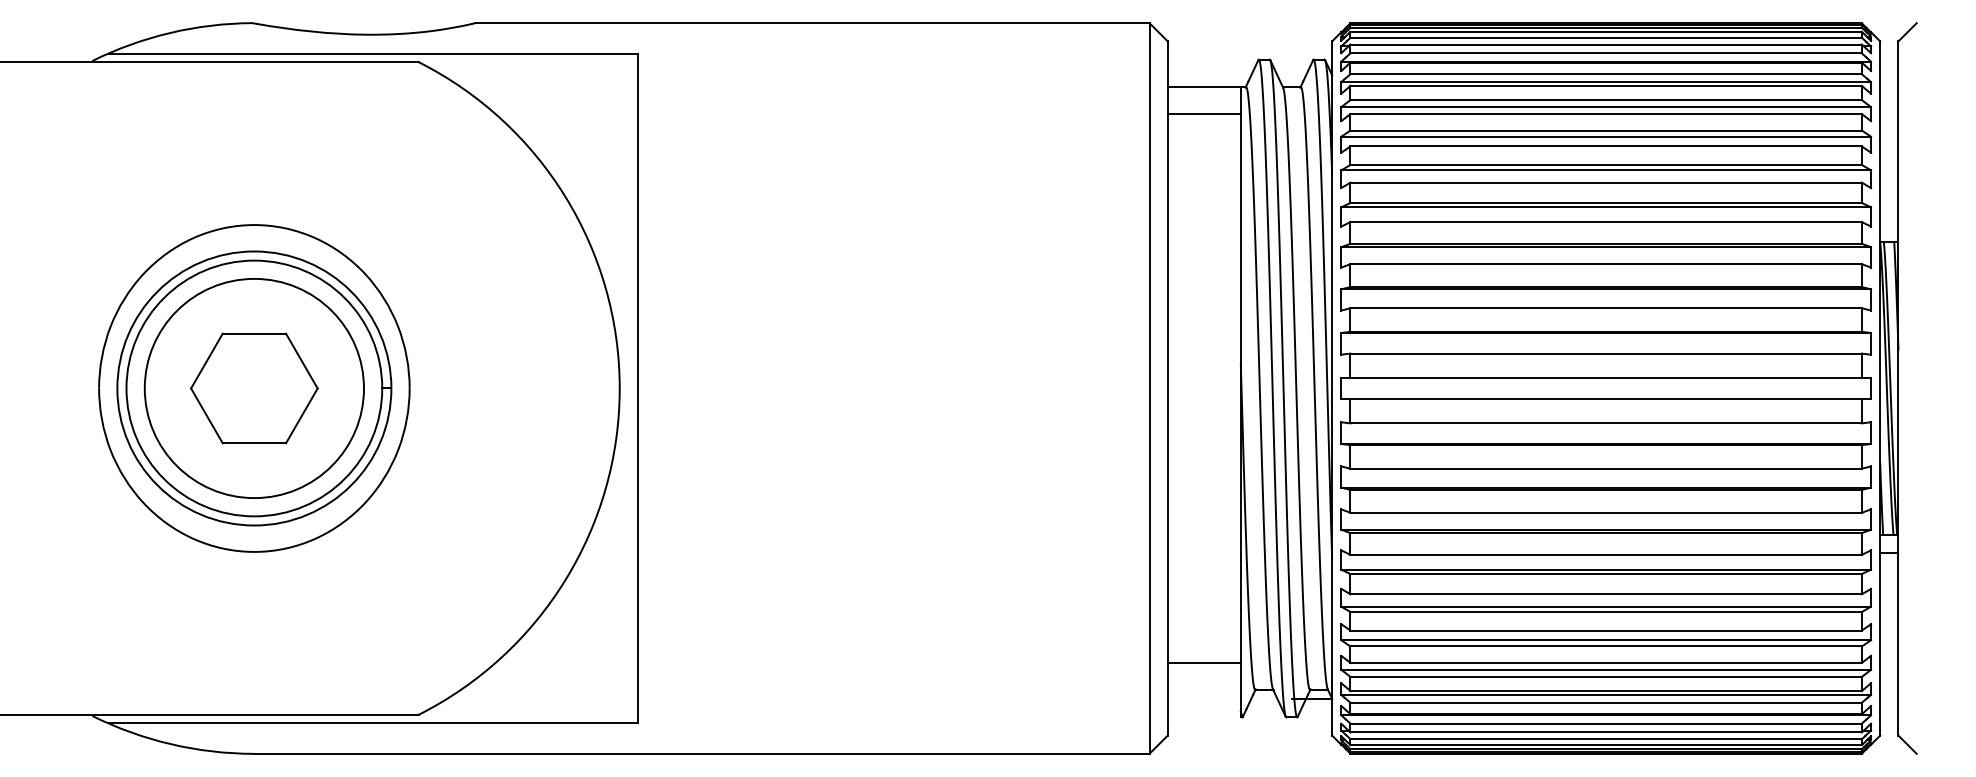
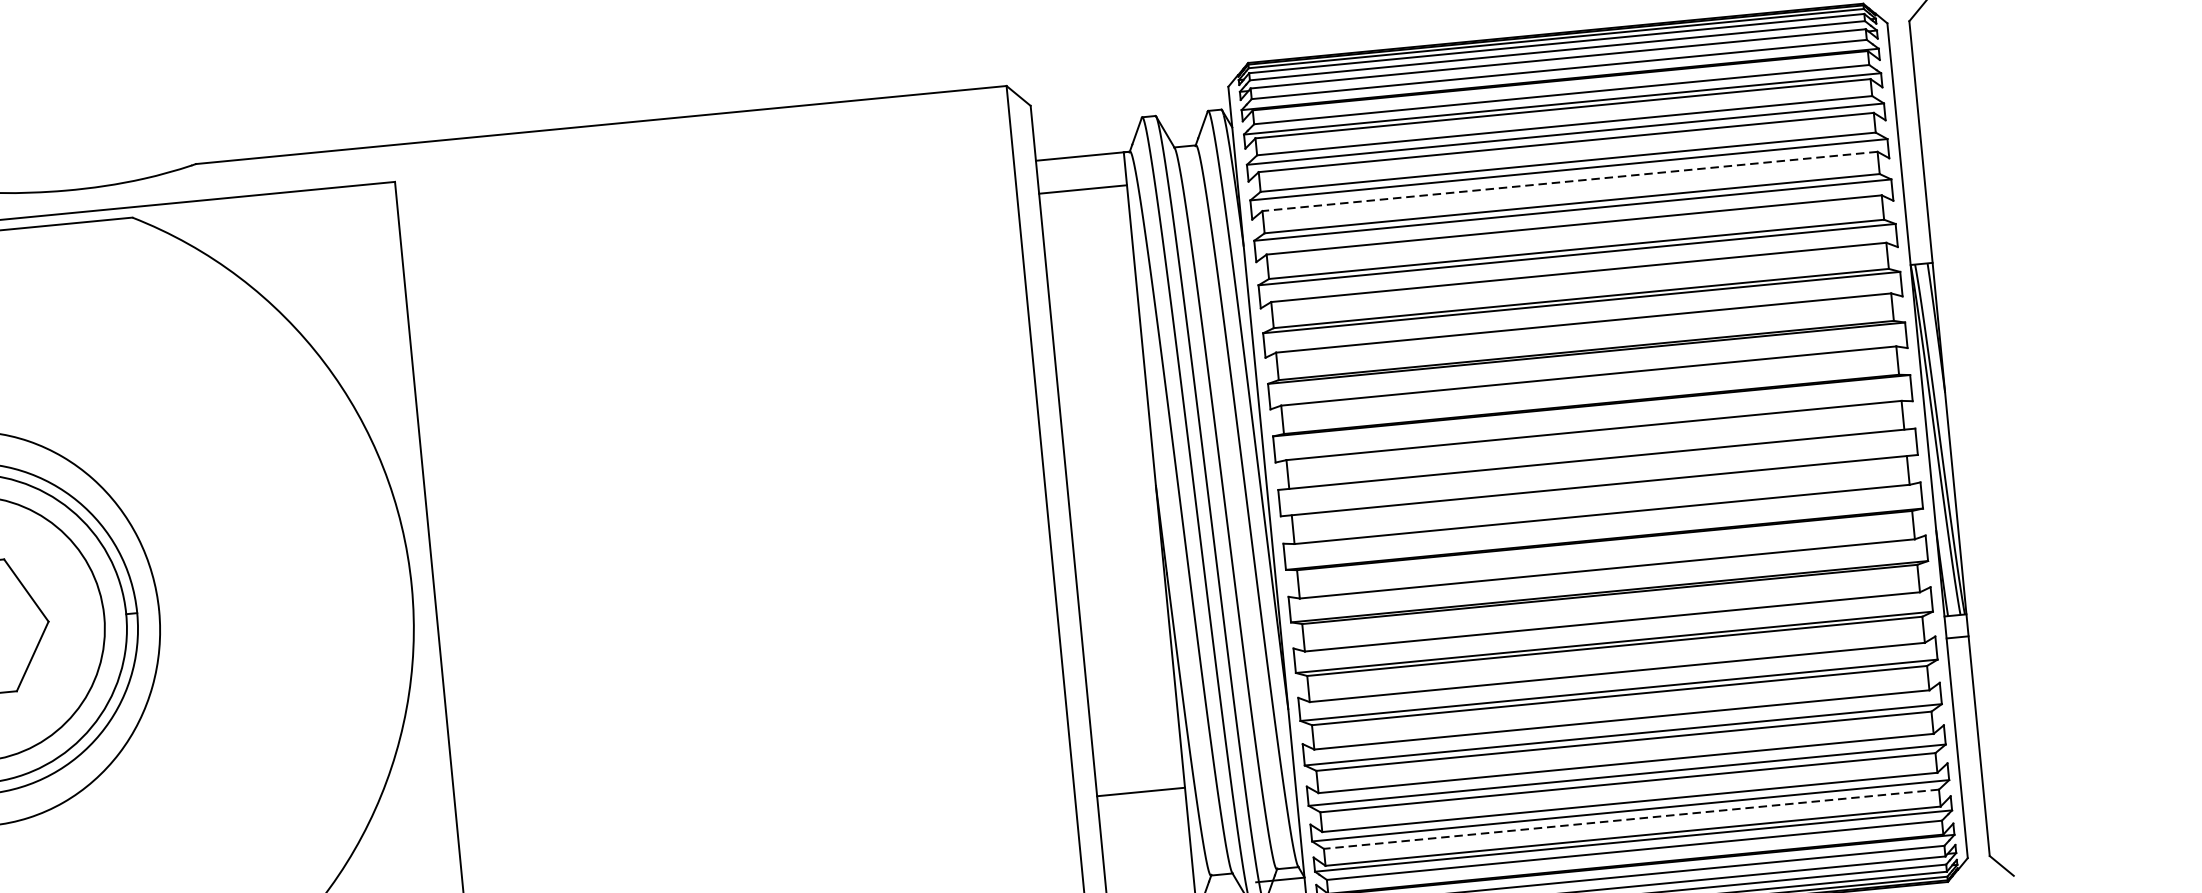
line: (1606, 146) -> (1570, 181), solid -> dashed
line: (1203, 662) -> (1140, 792), moved
line: (1606, 676) -> (1631, 818), solid -> dashed

